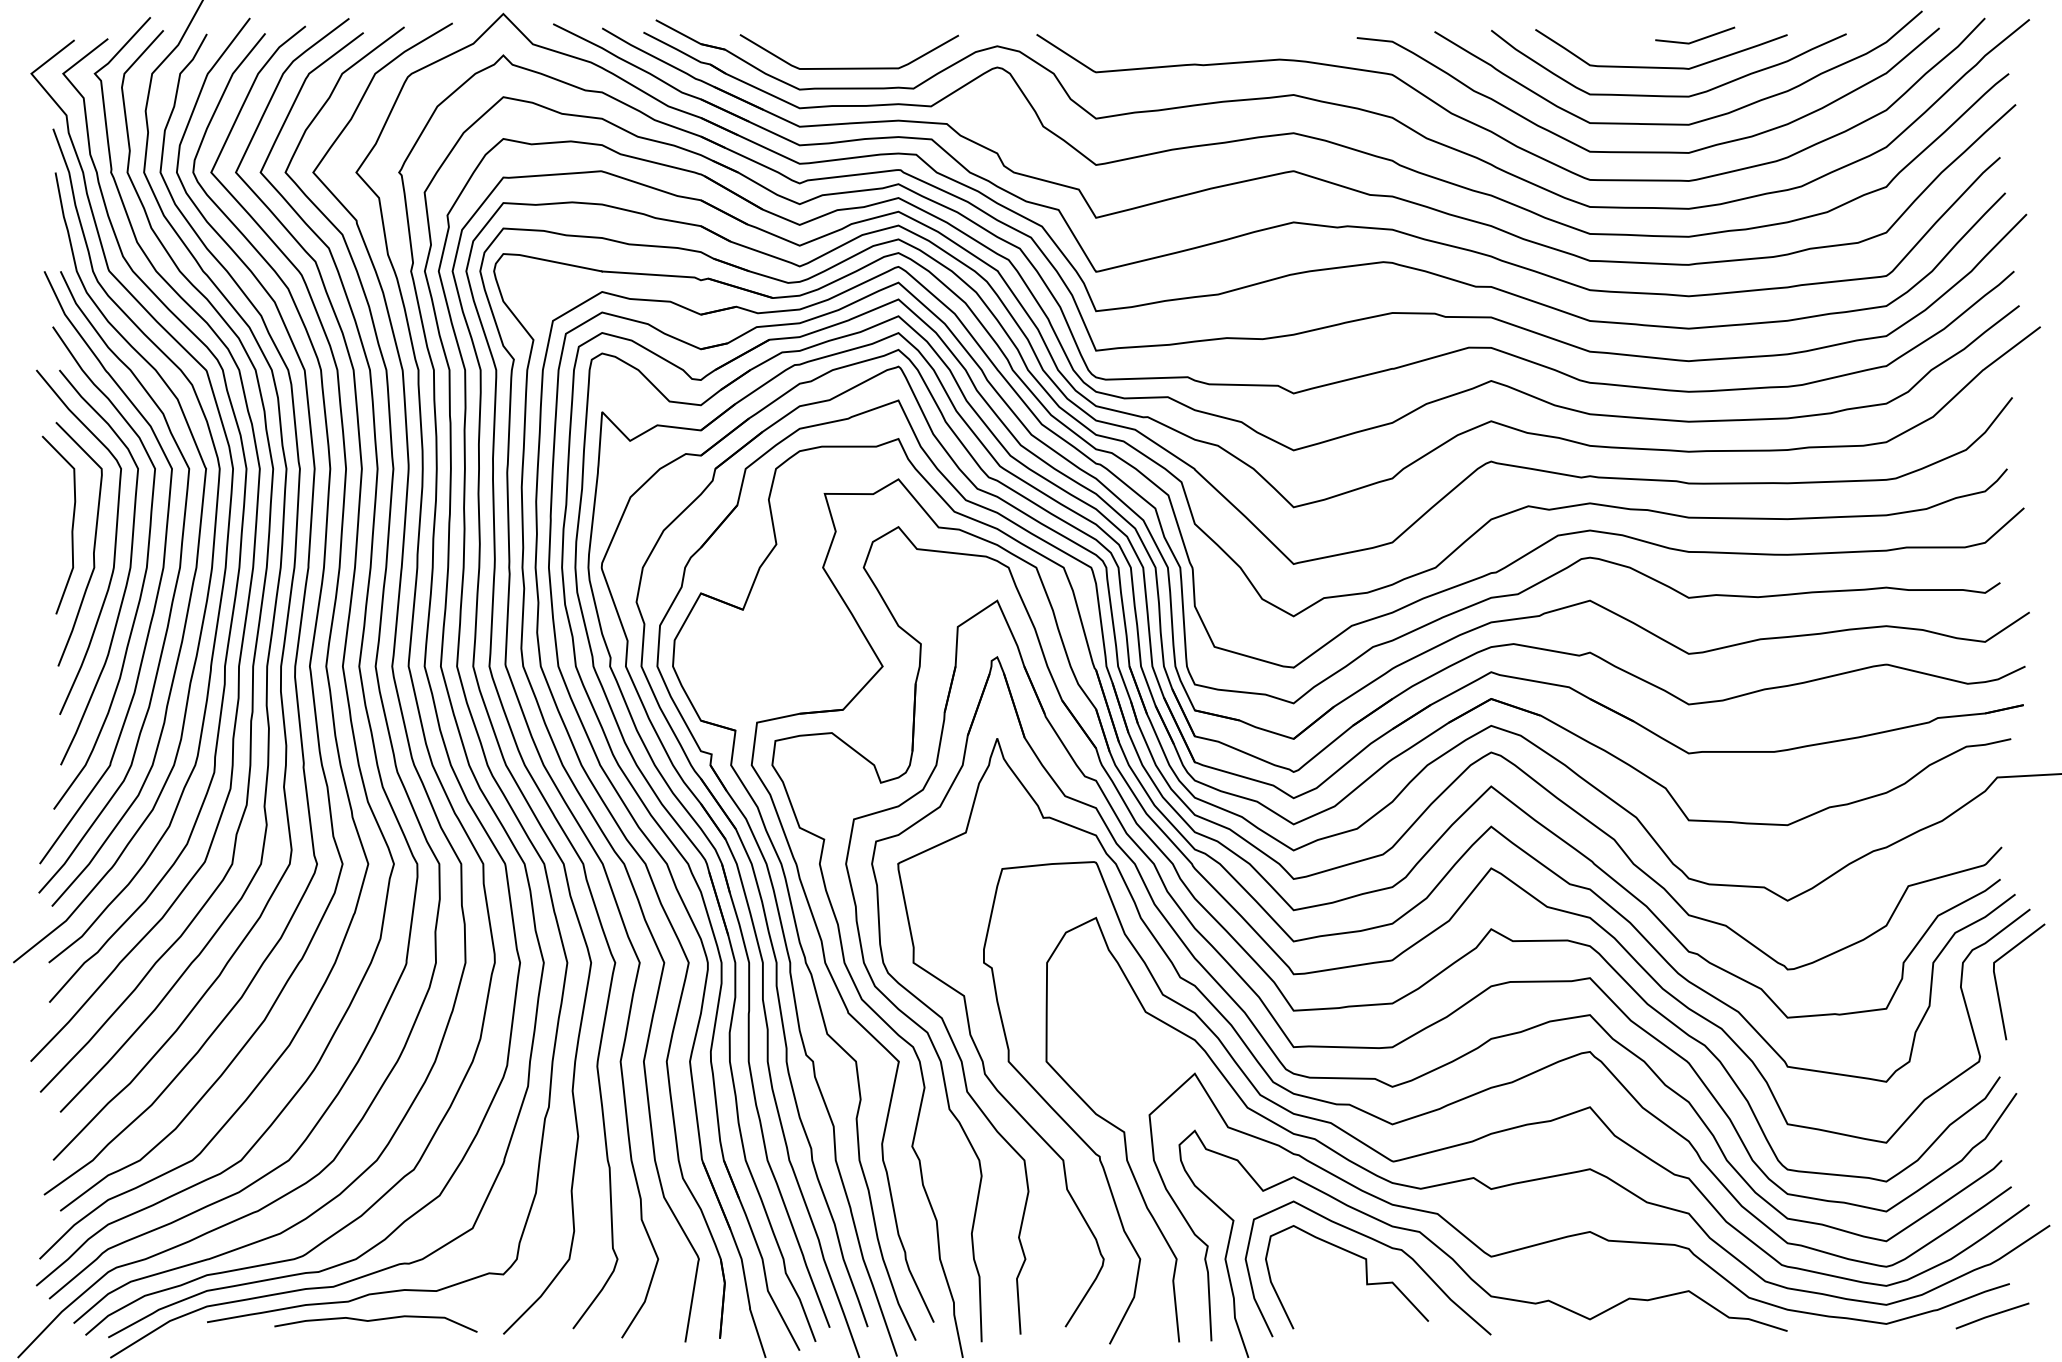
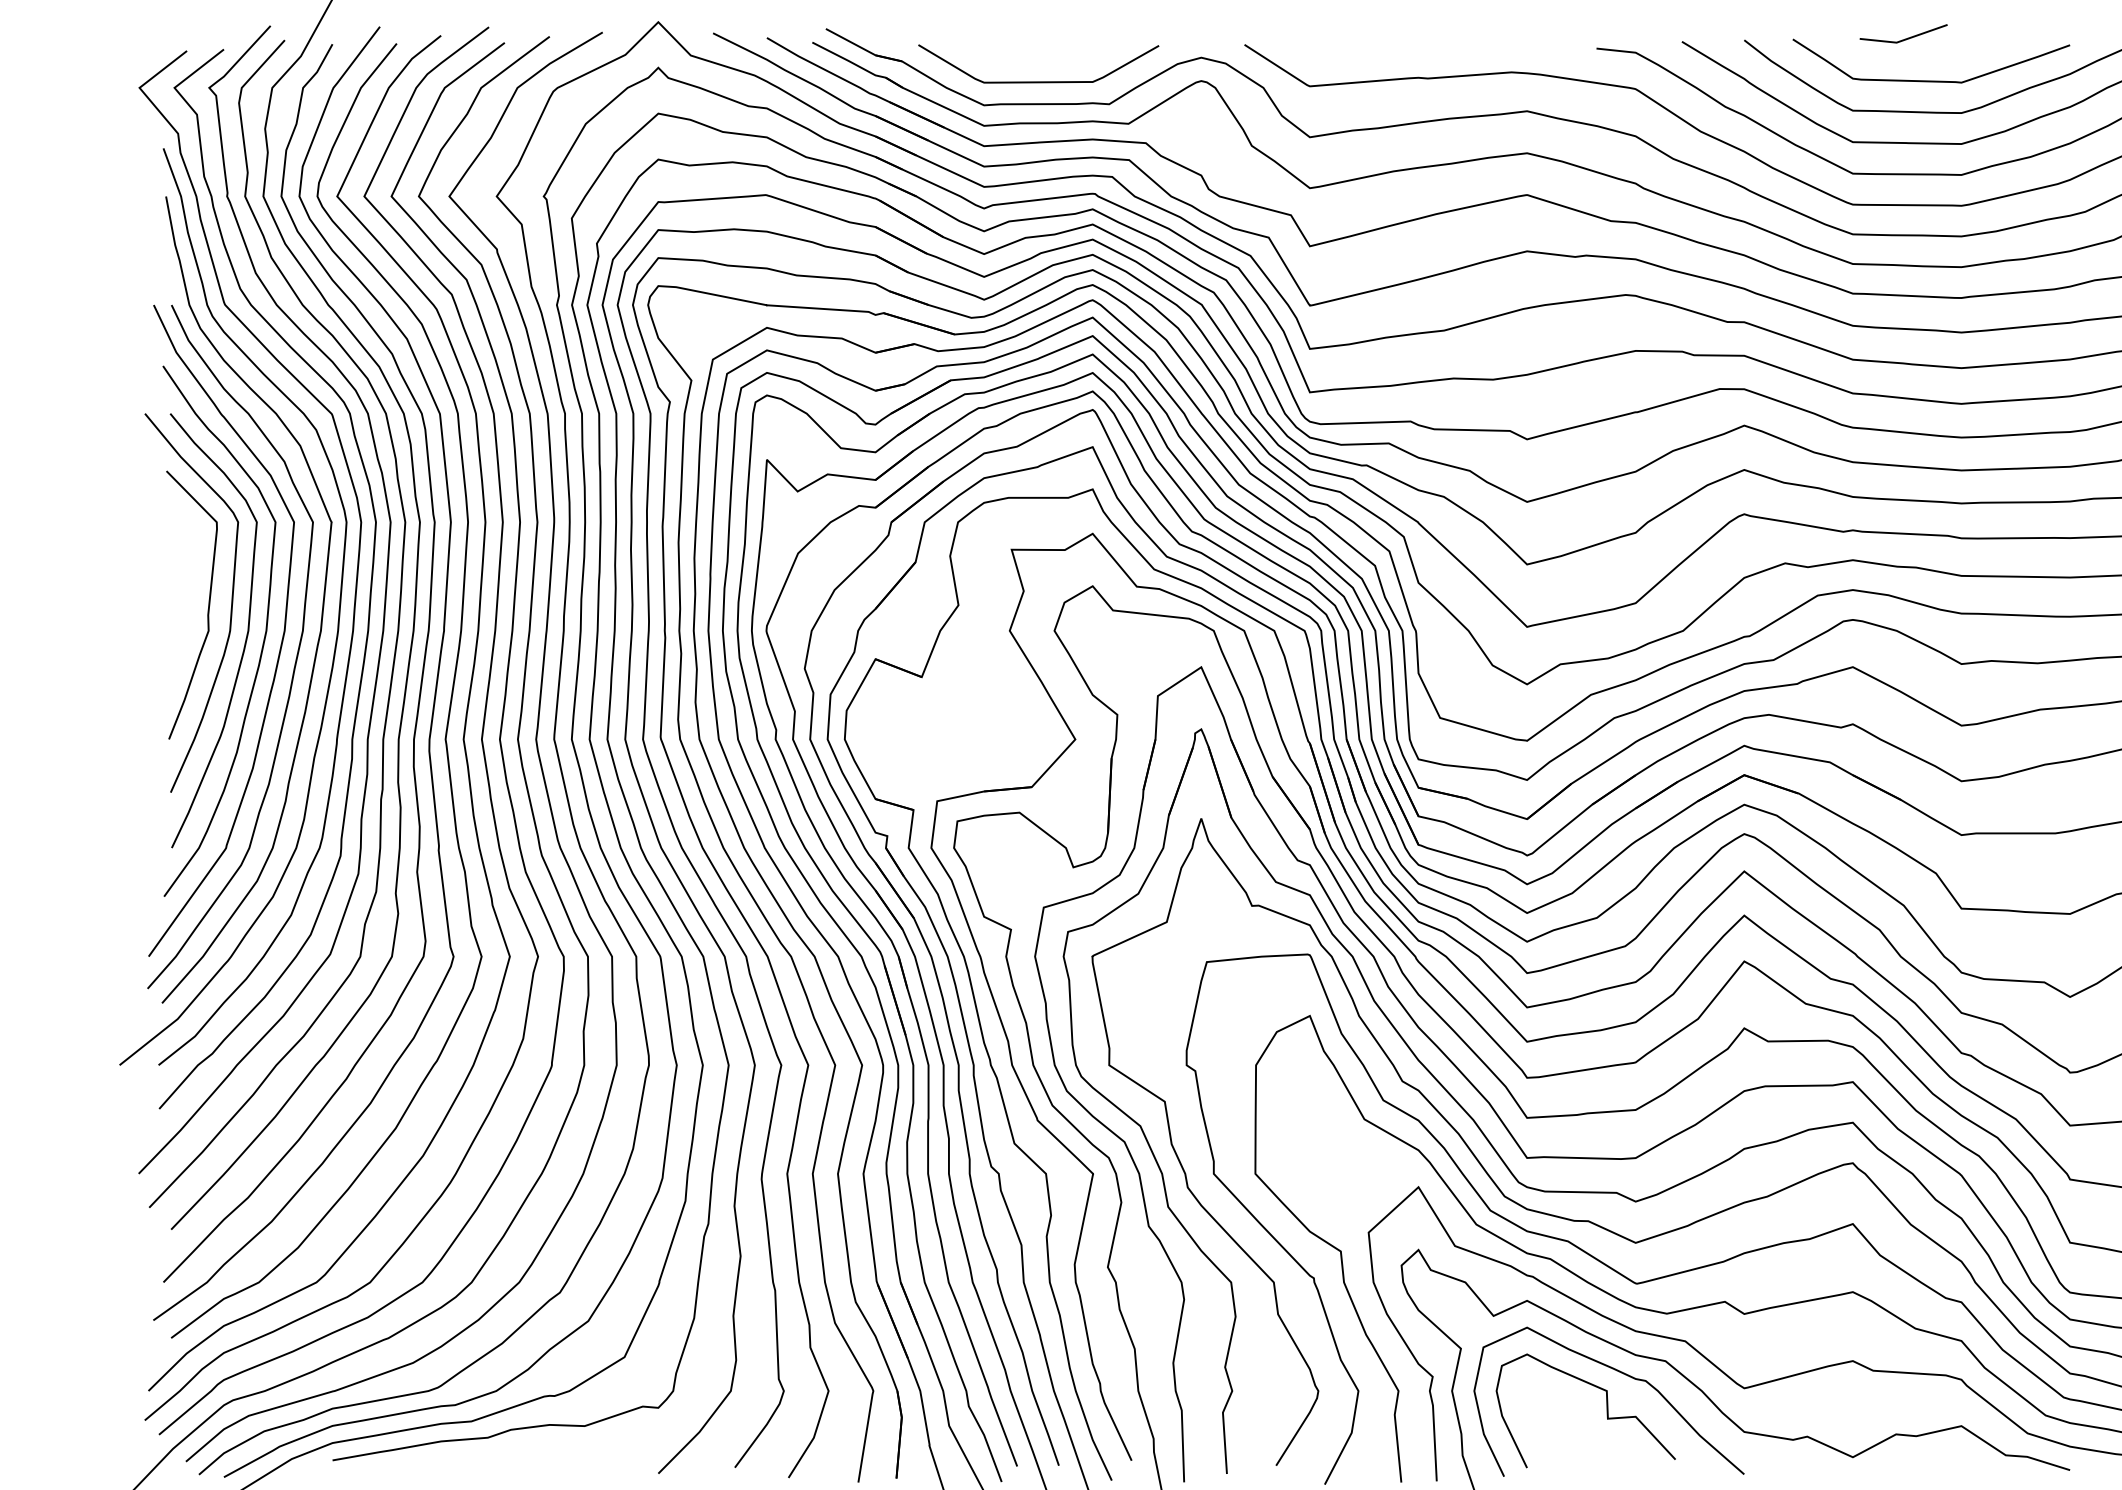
line: (1697, 39) -> (1906, 38), moved
curve: (71, 527) -> (183, 586), removed
curve: (373, 1321) -> (515, 1459), removed

